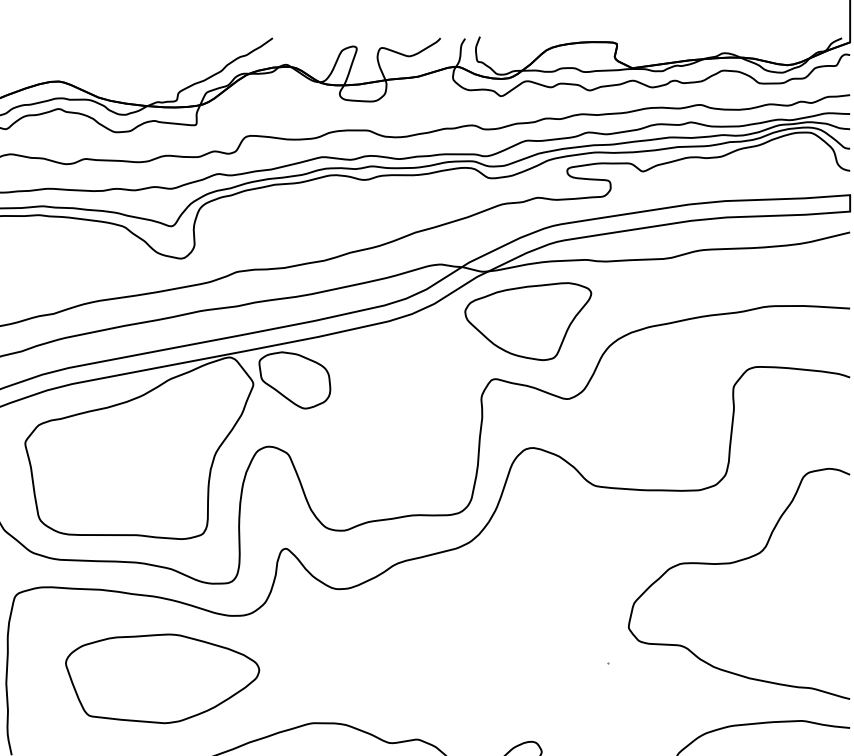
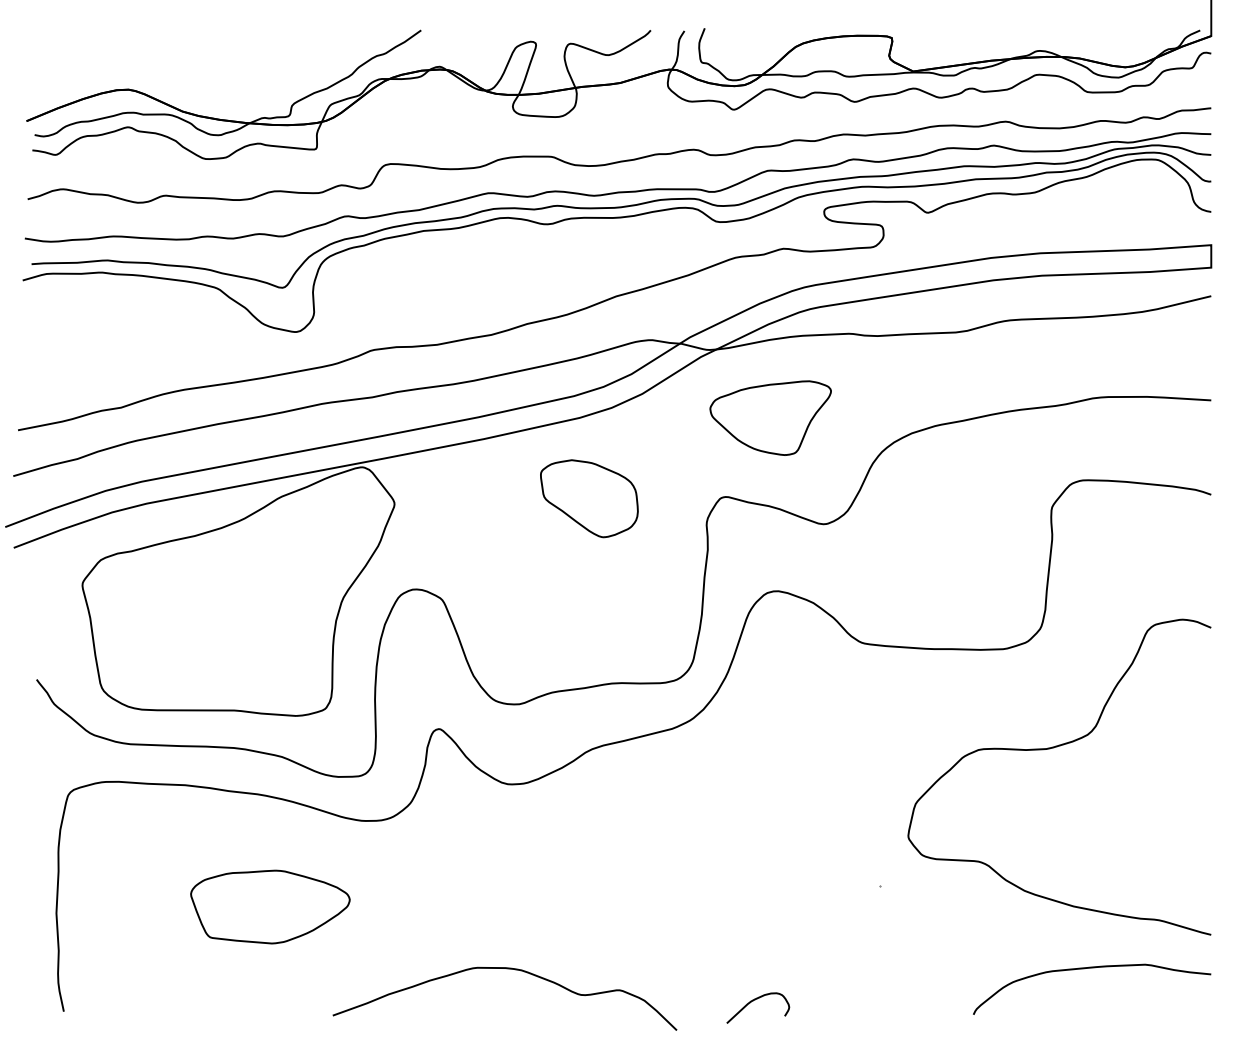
part: (528, 321) -> (770, 417), size x0.7
part: (294, 380) -> (589, 498), moved
part: (162, 678) -> (270, 906), size x0.6

